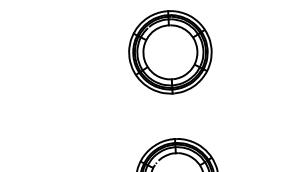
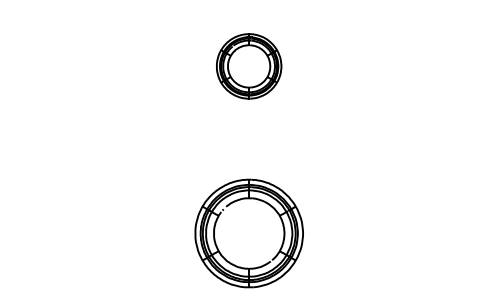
part: (169, 52) -> (248, 66), size x0.6

